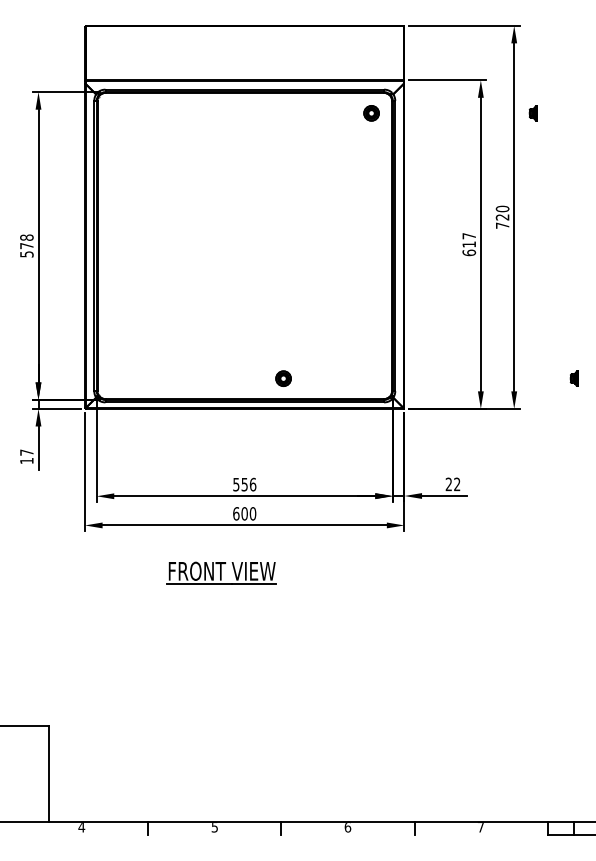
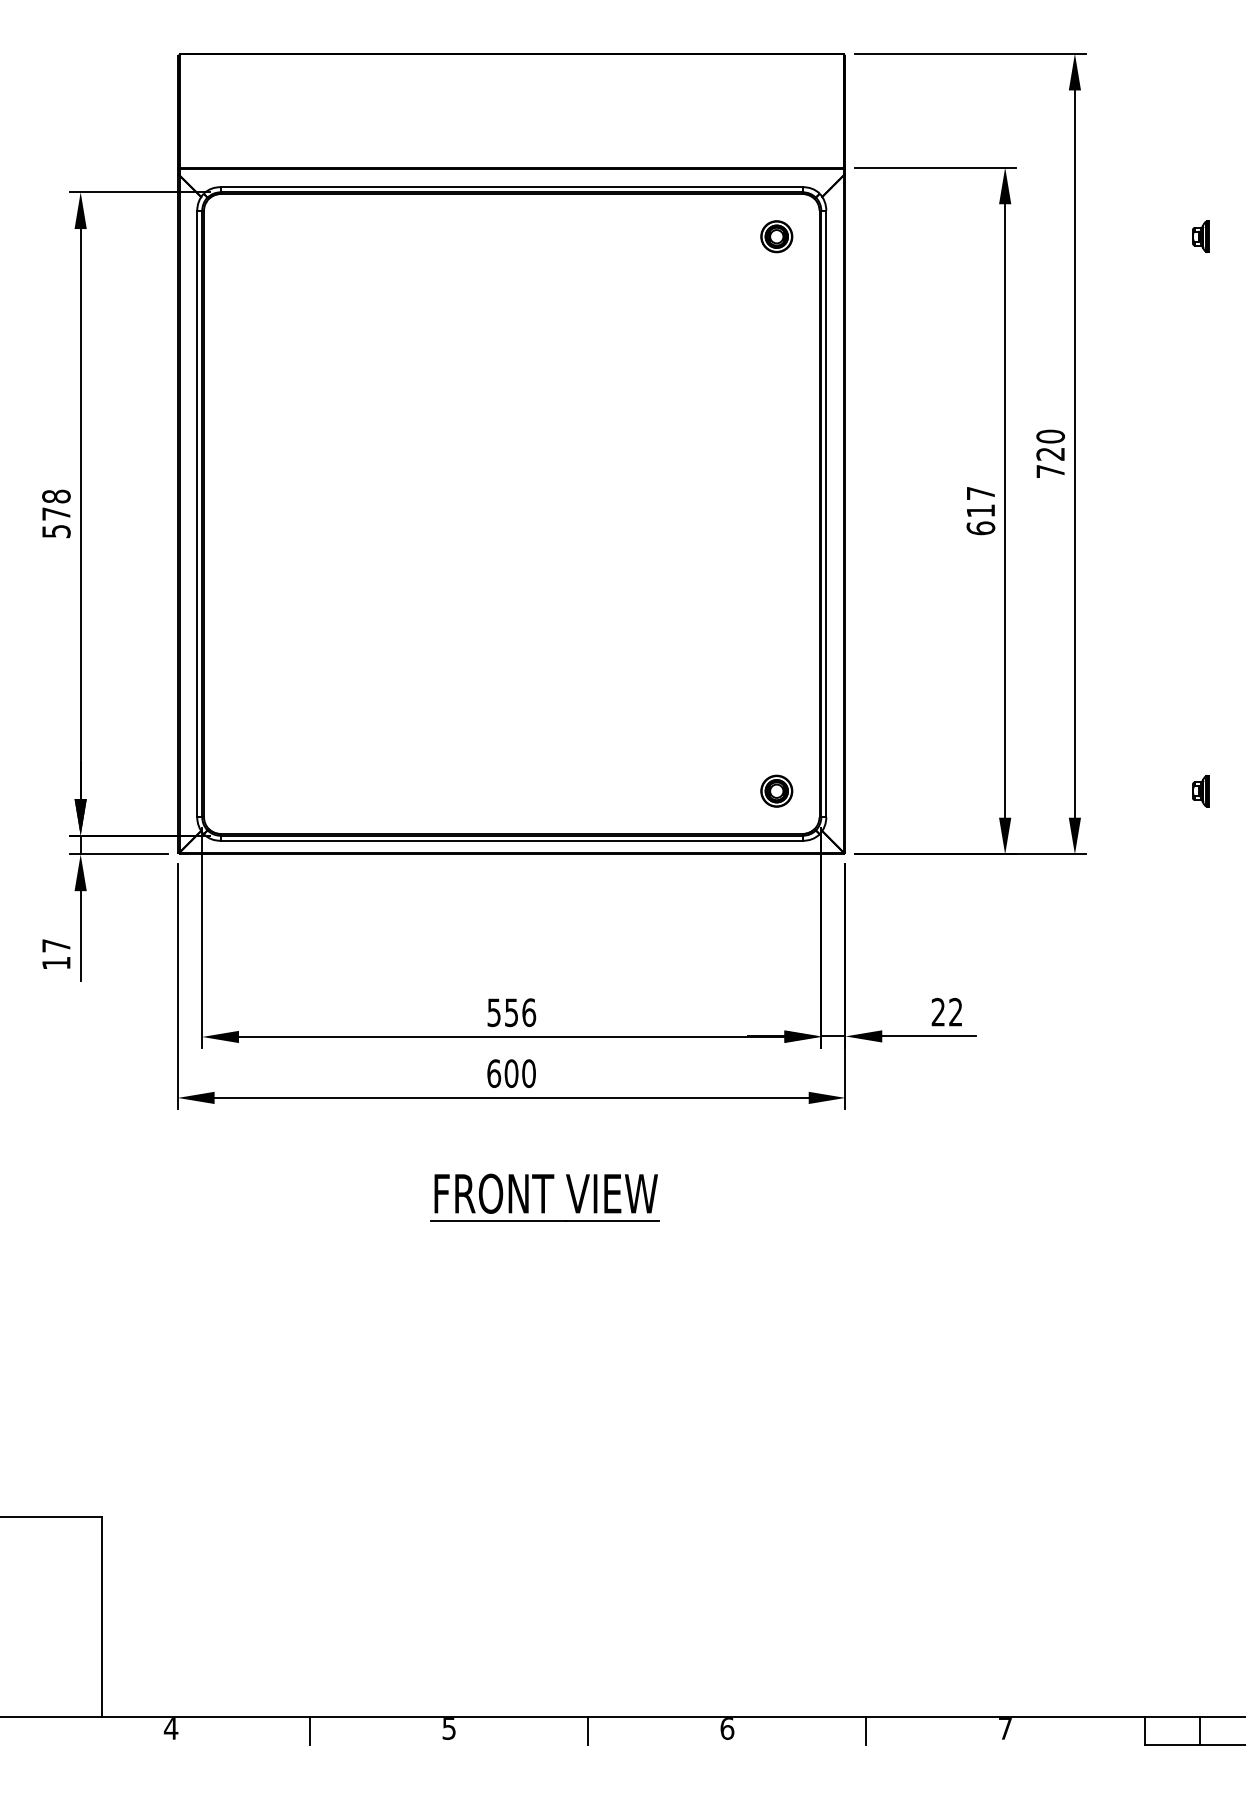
part: (532, 113) -> (1198, 237), moved
part: (283, 378) -> (776, 790), moved
part: (221, 572) -> (544, 1196), moved

